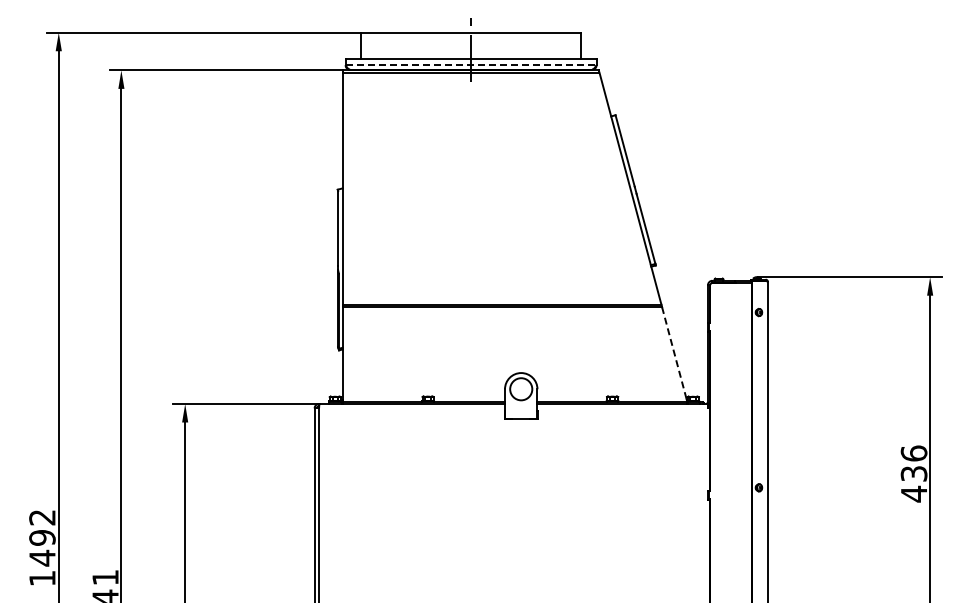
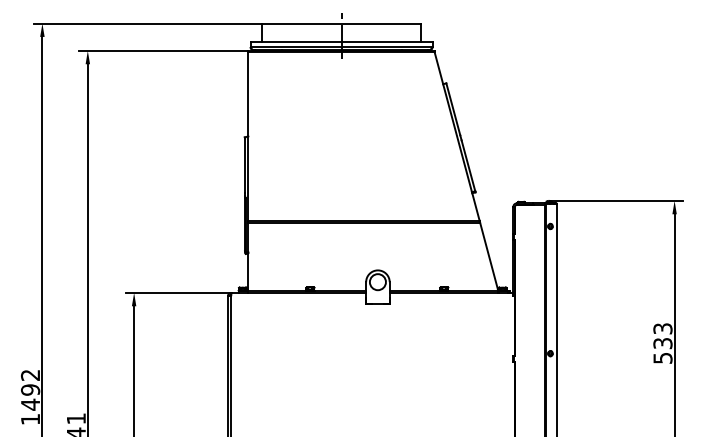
line: (471, 65) -> (341, 47), dashed -> solid
line: (674, 353) -> (489, 256), dashed -> solid
text: (913, 473) -> (662, 343), 436 -> 533

